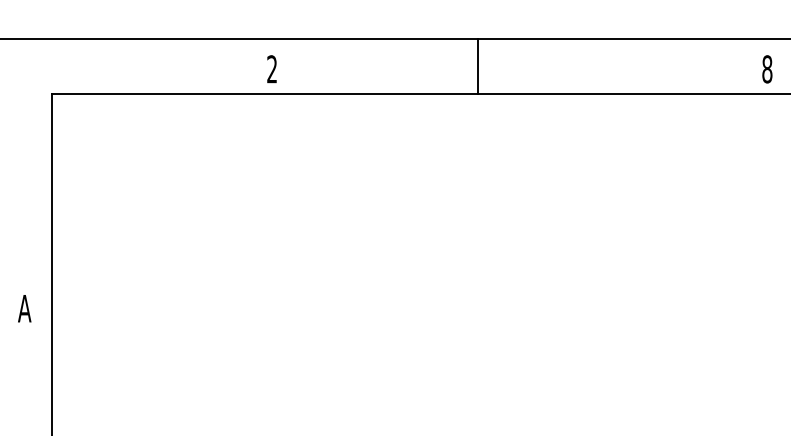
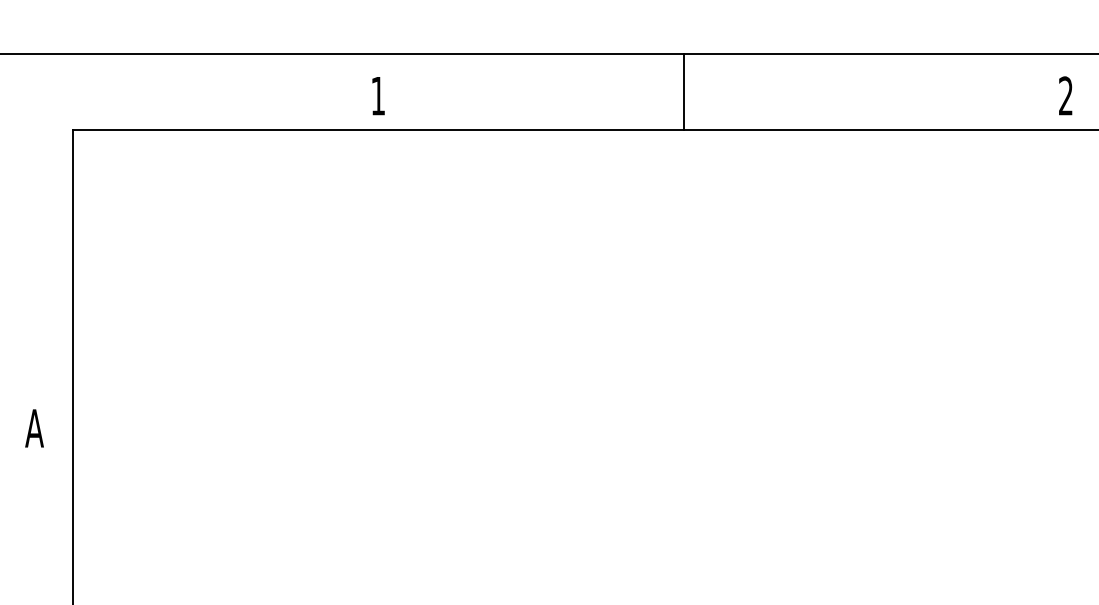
line: (477, 65) -> (684, 90), moved
text: (271, 68) -> (377, 94), 2 -> 1
text: (767, 69) -> (1066, 96), 8 -> 2

